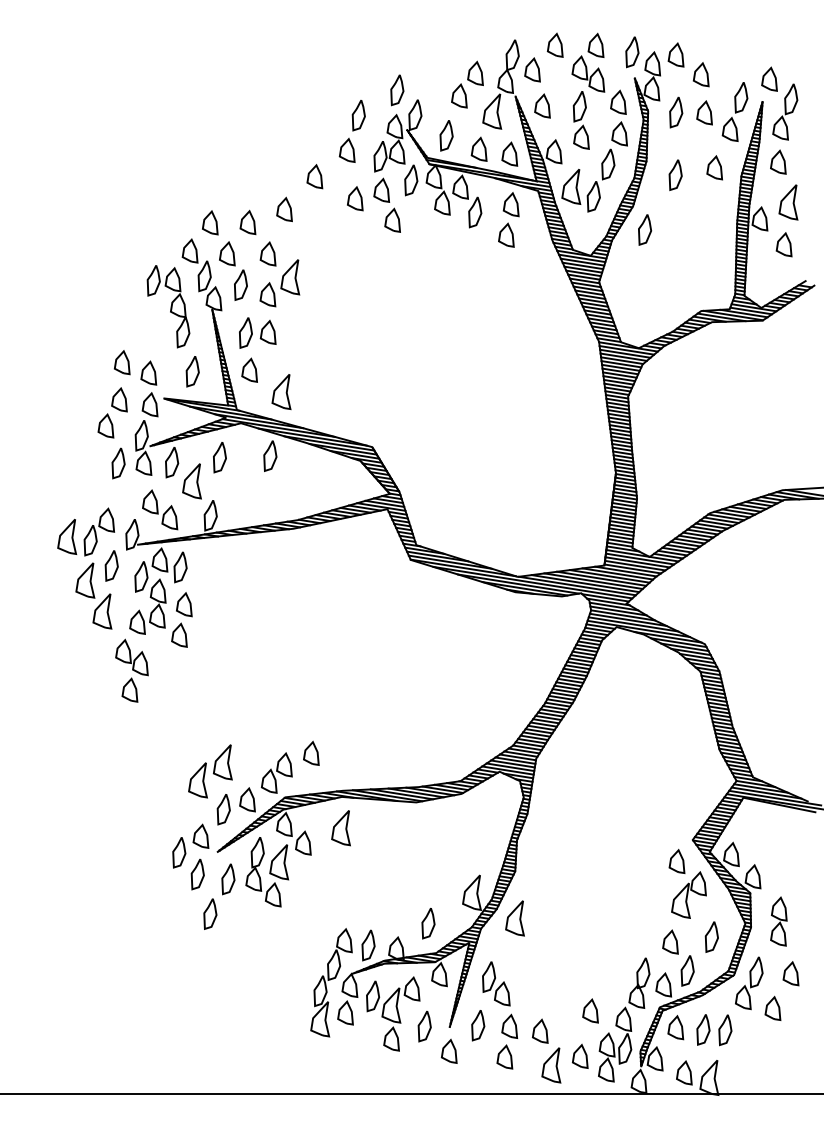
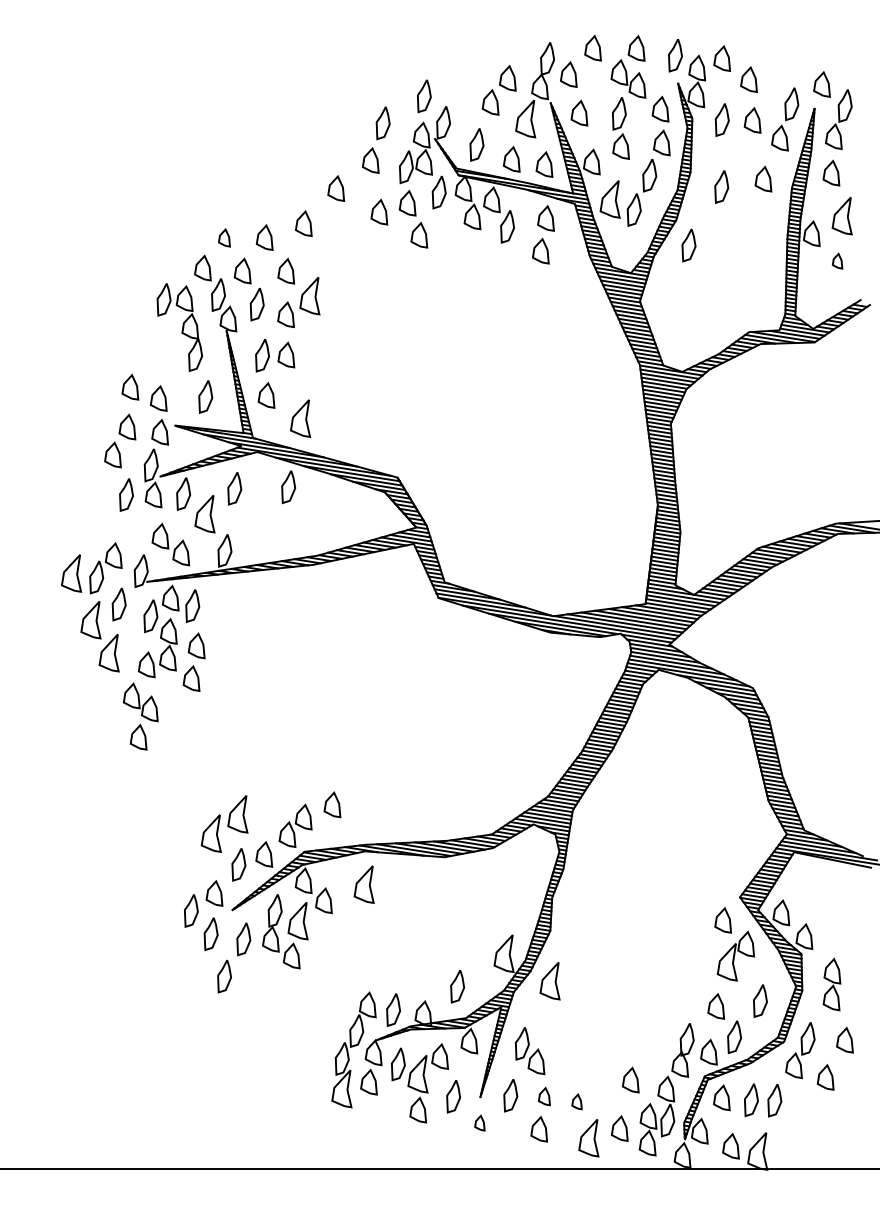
part: (210, 222) -> (224, 237), size x0.7
part: (784, 243) -> (837, 260), size x0.6
part: (509, 1026) -> (544, 1096), size x0.7
part: (539, 1031) -> (576, 1101), size x0.6
part: (448, 1050) -> (479, 1122), size x0.6

